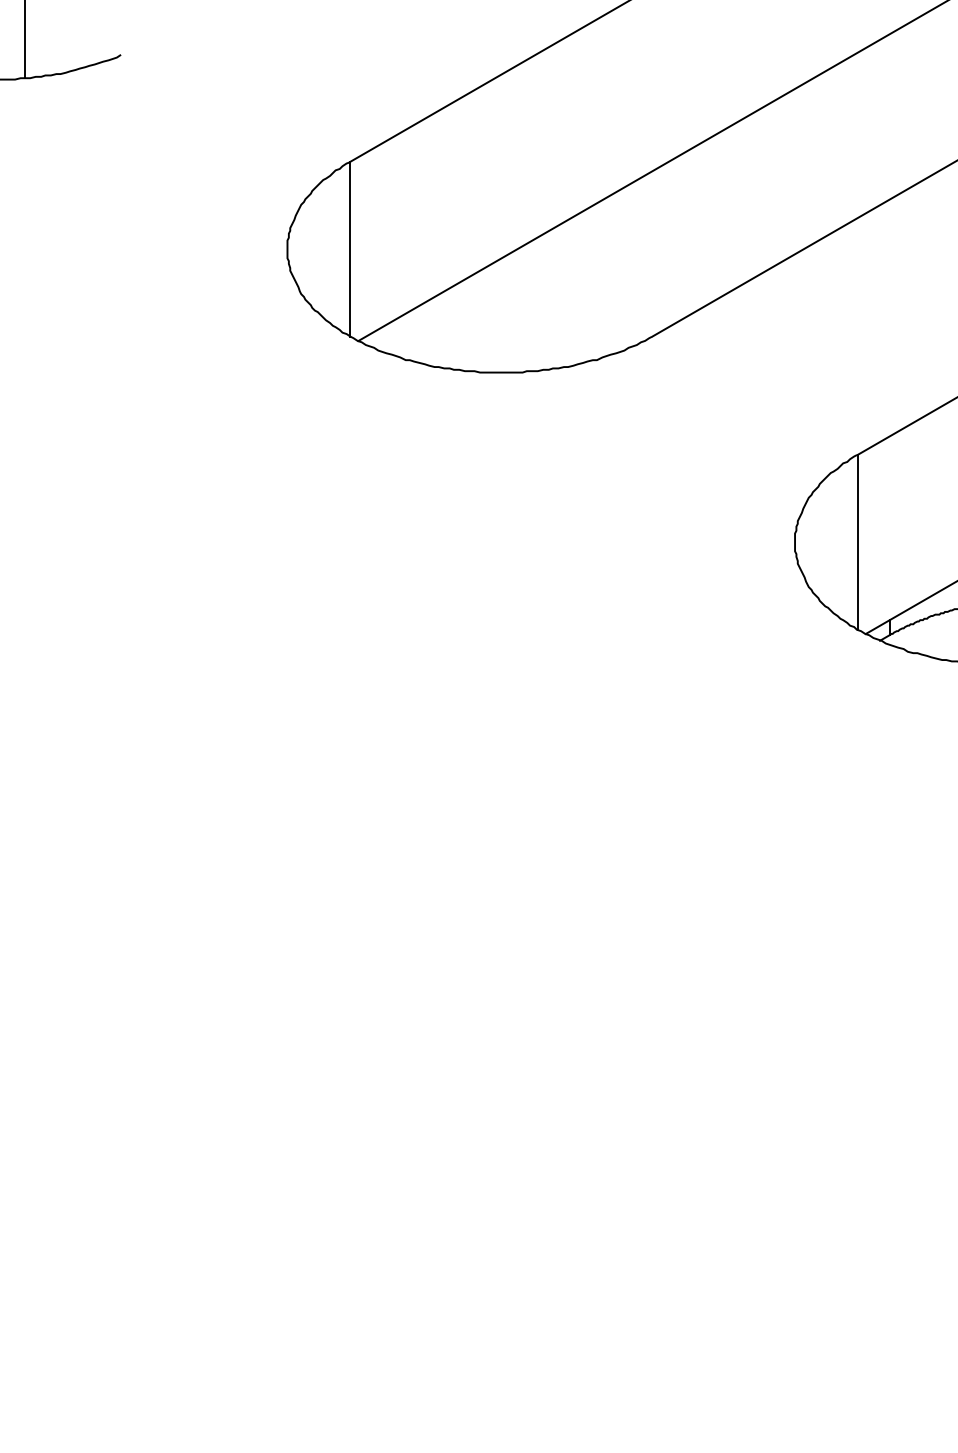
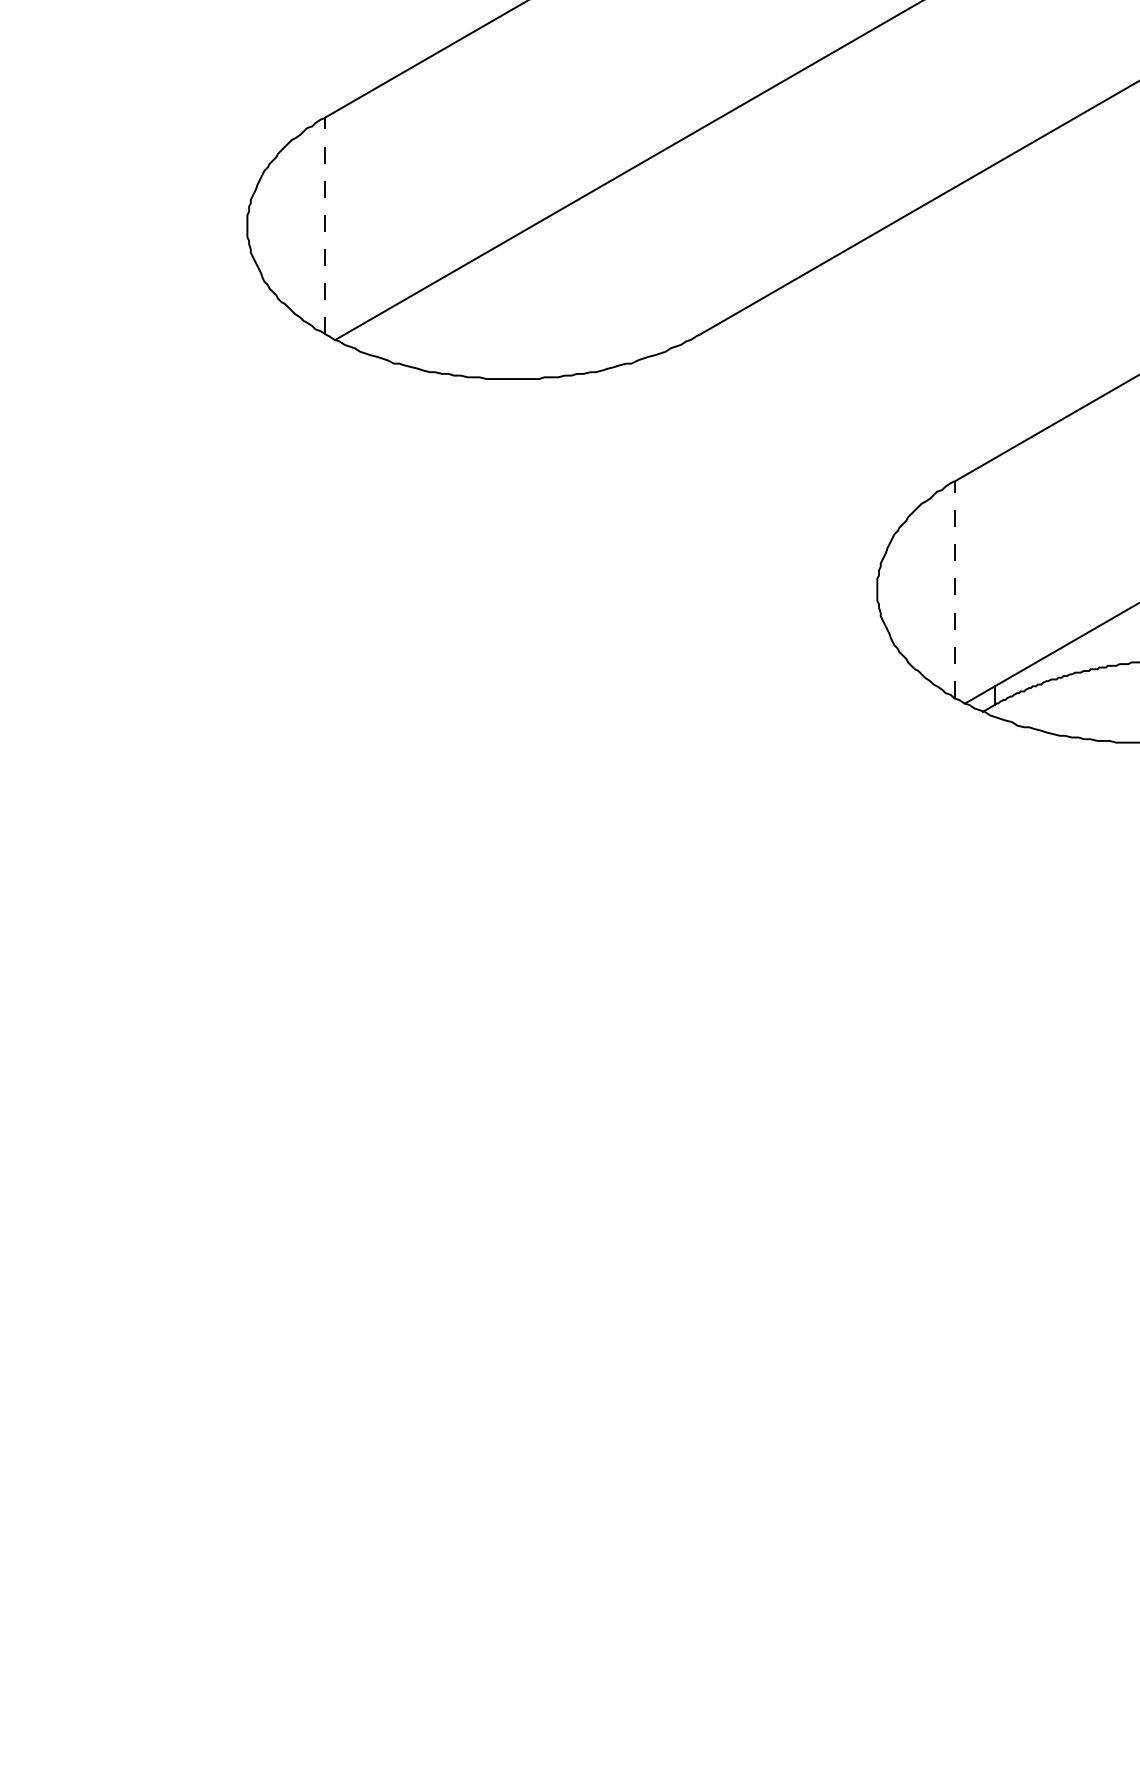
line: (350, 248) -> (325, 225), solid -> dashed
line: (857, 541) -> (954, 588), solid -> dashed

